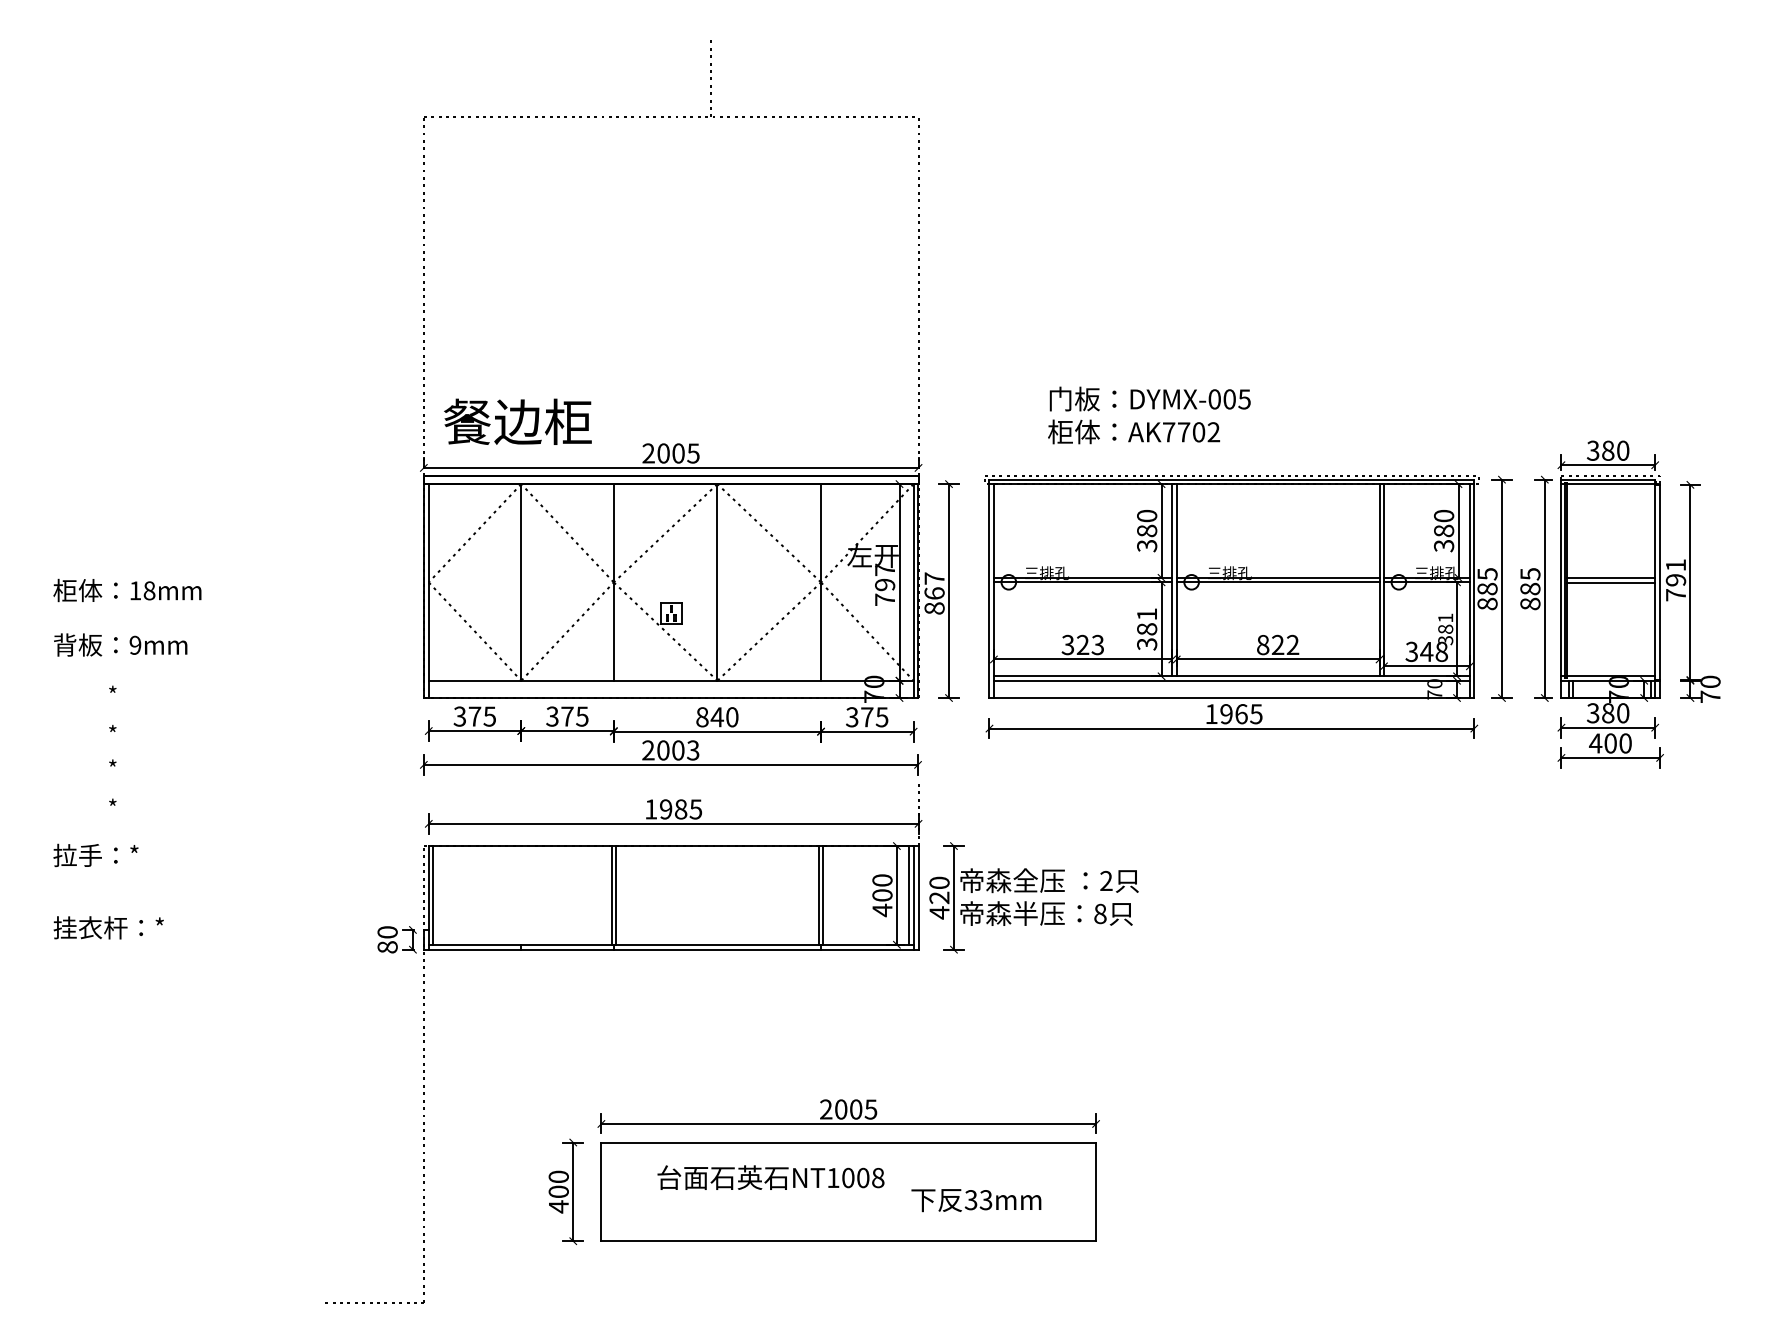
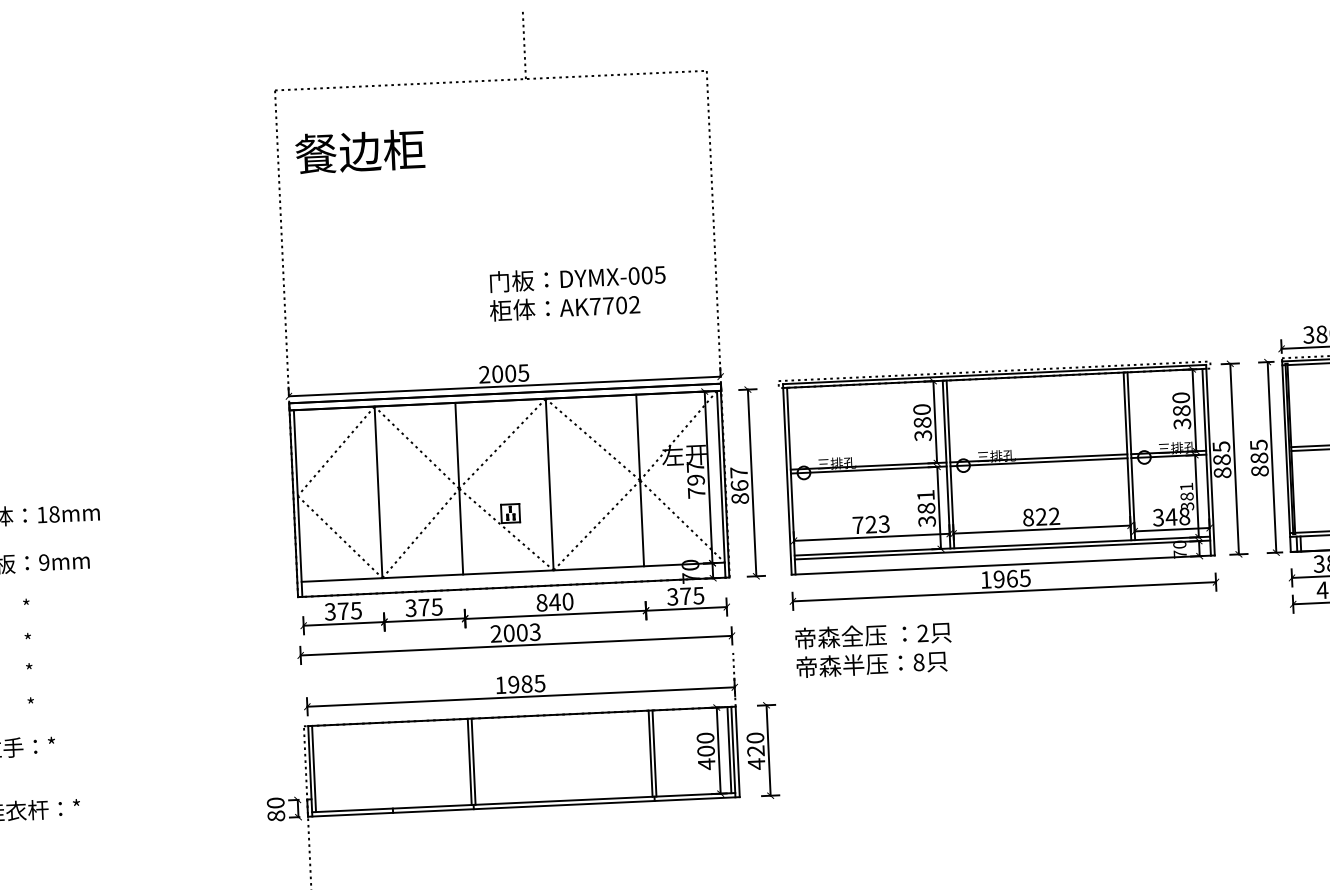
text: (1149, 415) -> (577, 292), moved
text: (517, 421) -> (359, 151), moved
text: (1067, 644) -> (857, 524), 323 -> 723
text: (1049, 896) -> (873, 649), moved

